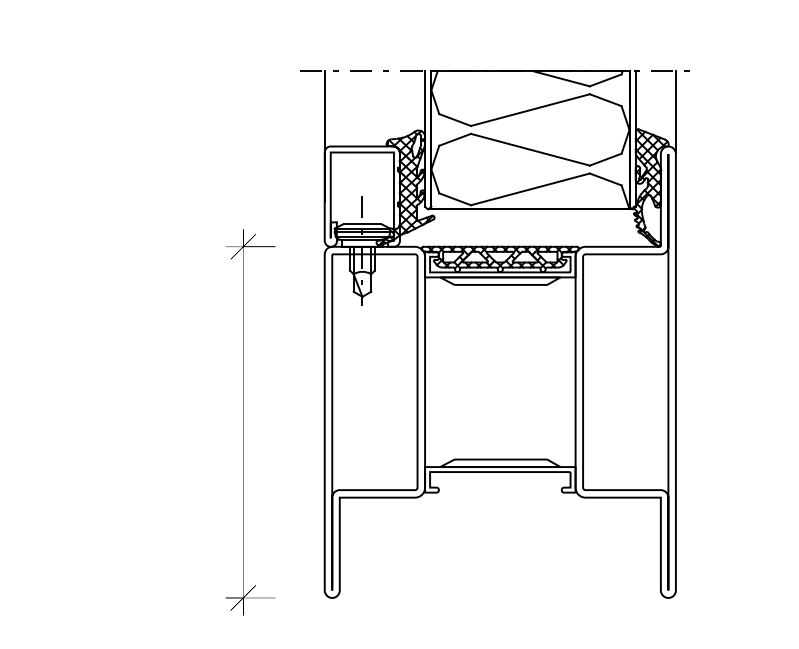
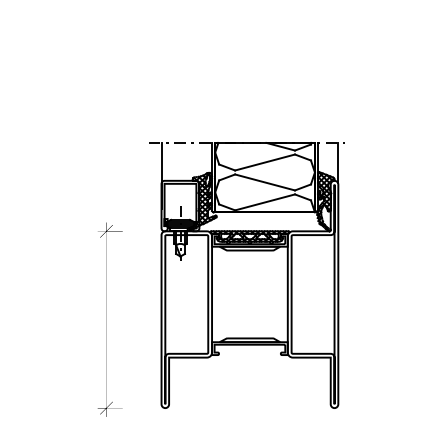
curve: (243, 421) -> (106, 319), moved

